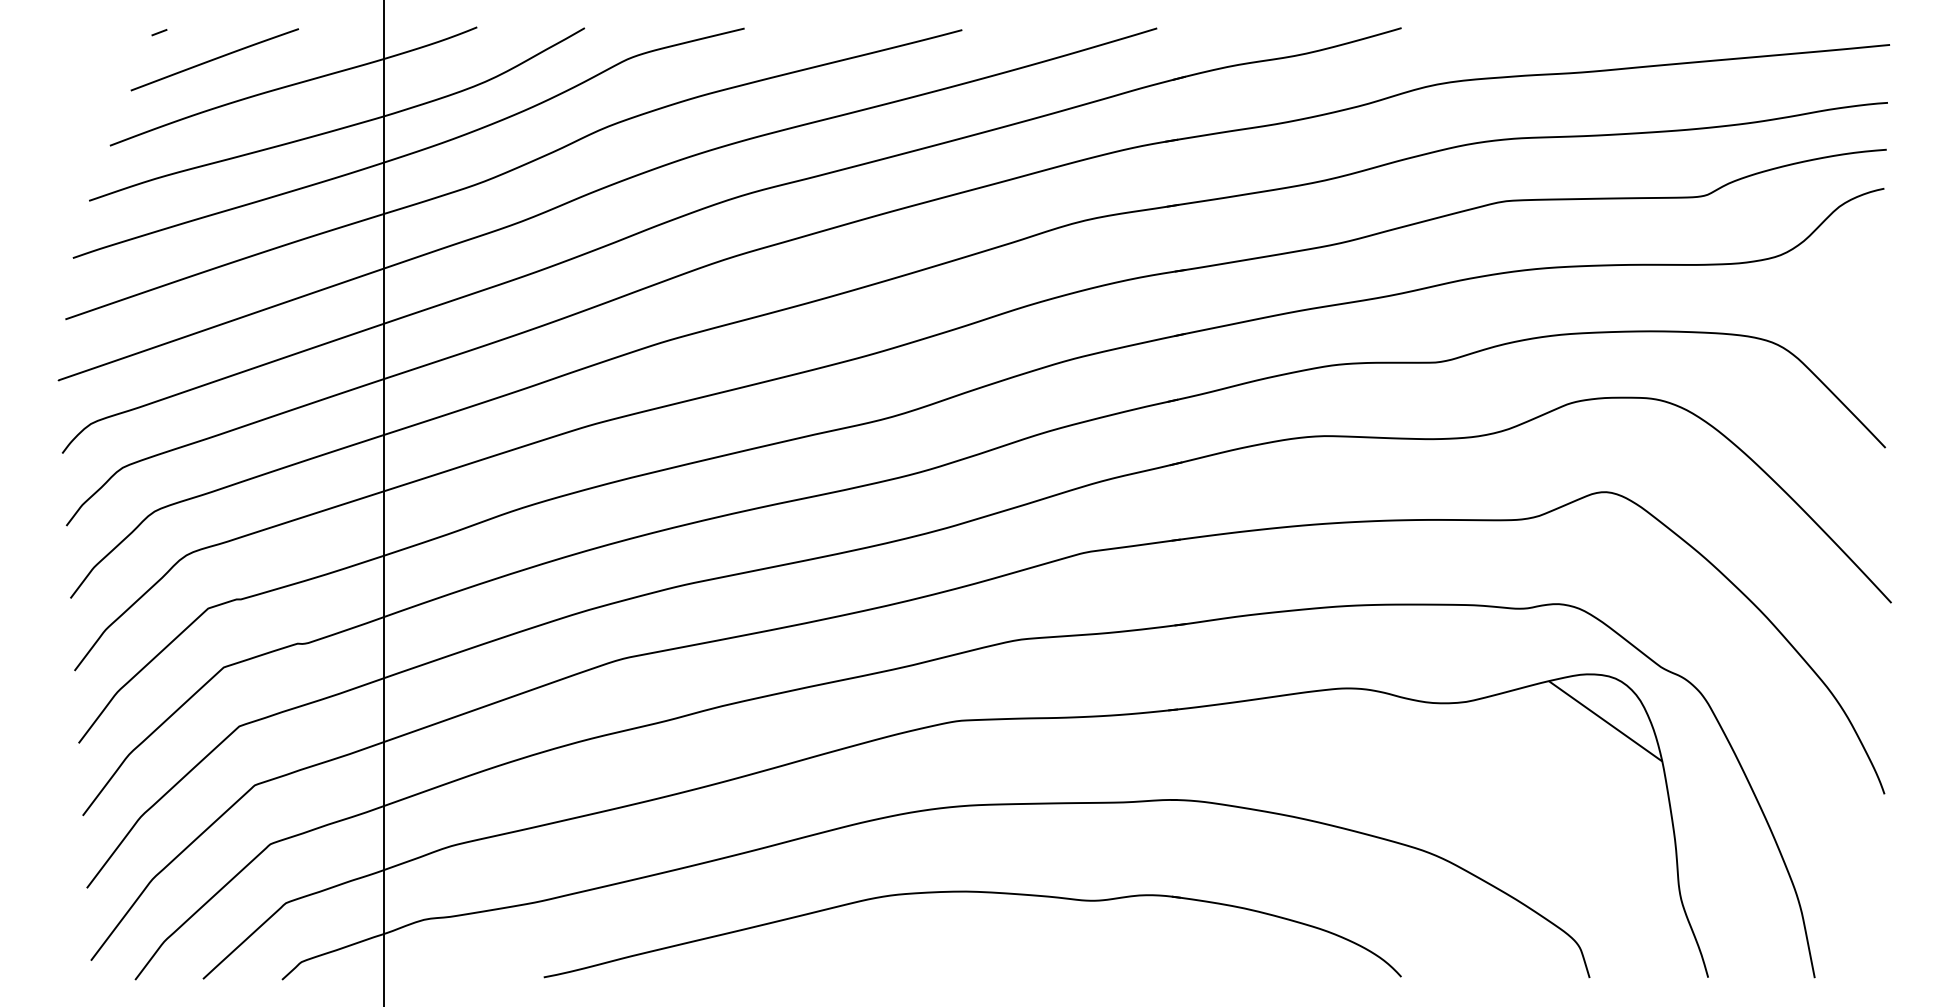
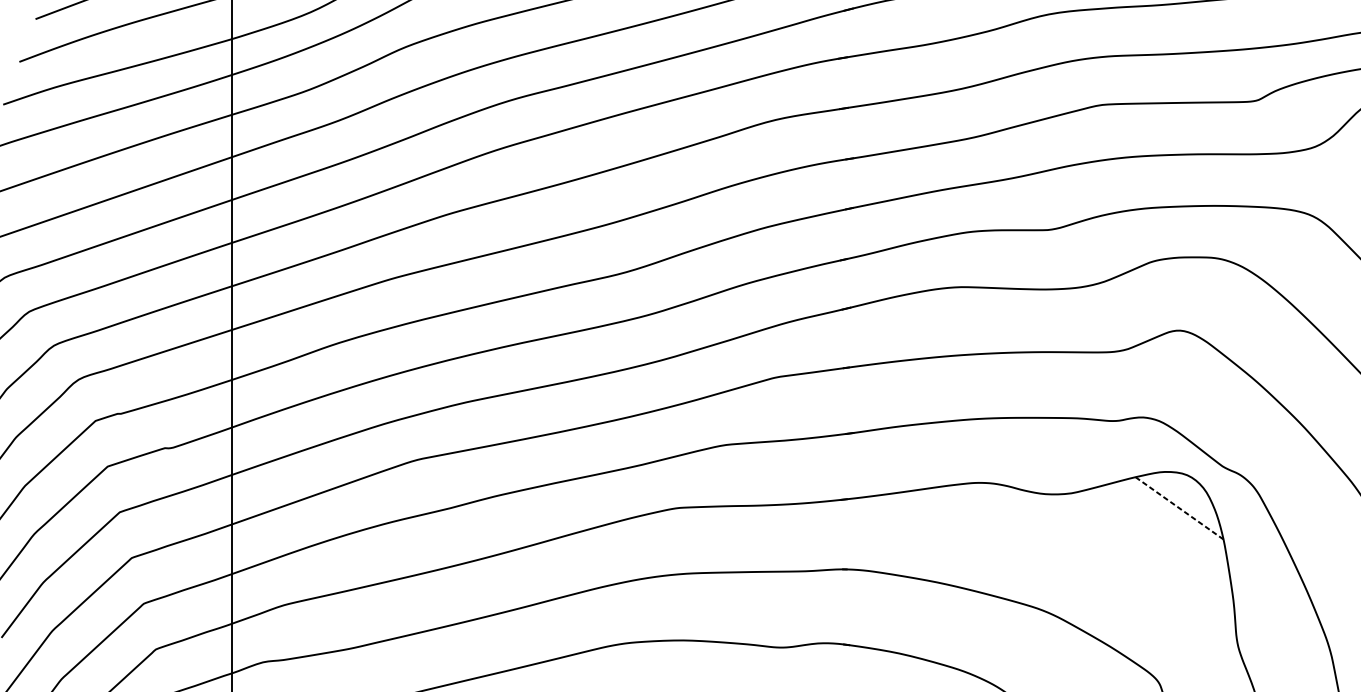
line: (1605, 721) -> (1179, 508), solid -> dashed

